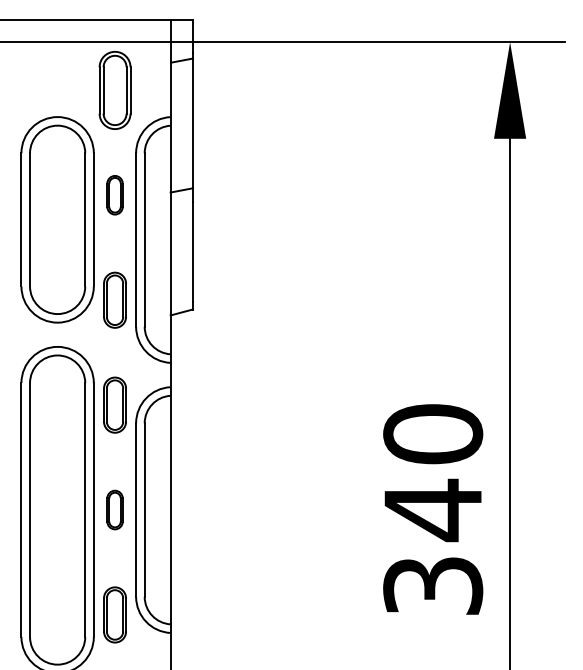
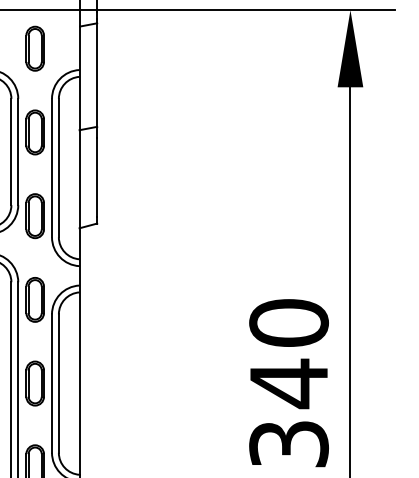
part: (114, 90) -> (34, 48), size x0.71
part: (114, 194) -> (34, 131), size x1.43
part: (114, 509) -> (34, 383), size x1.43

